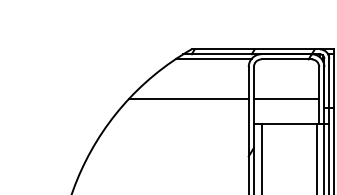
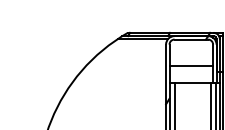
line: (189, 98) -> (126, 65), removed

